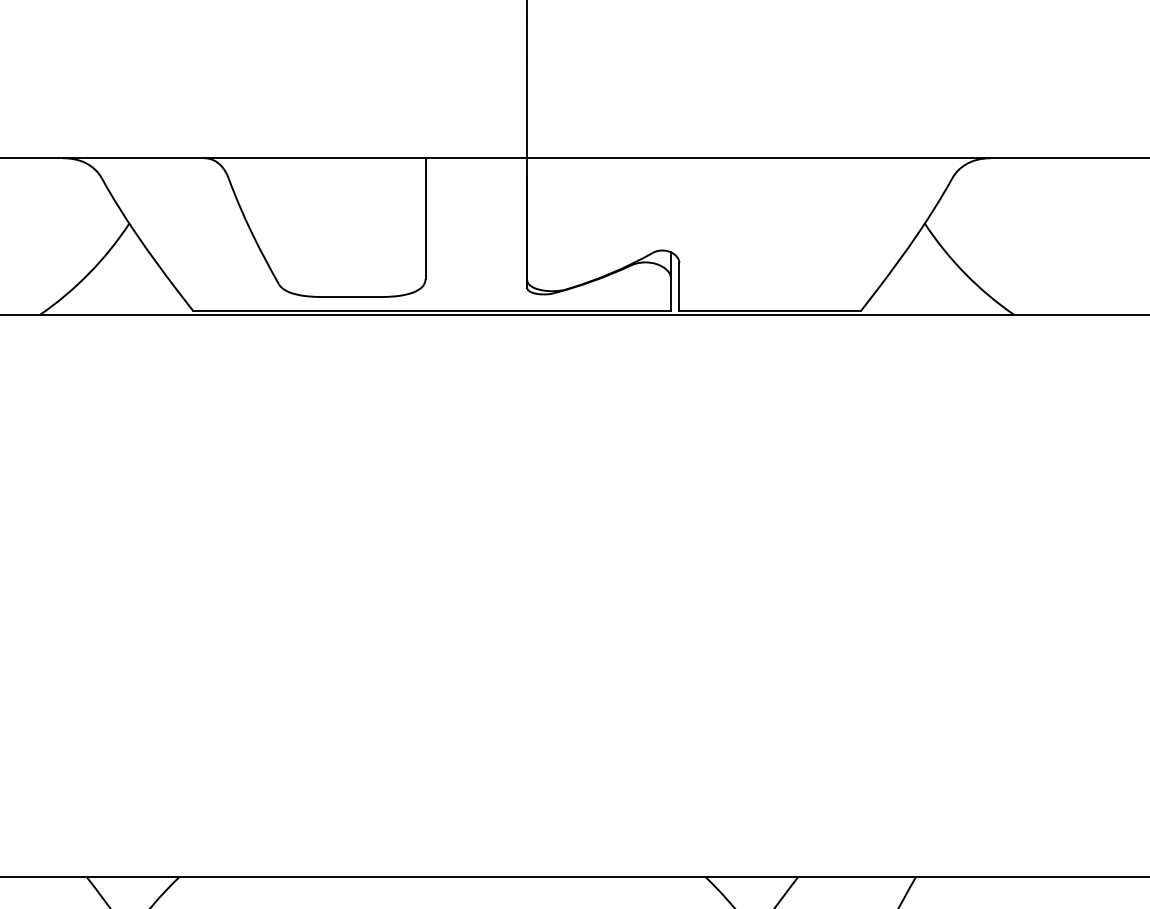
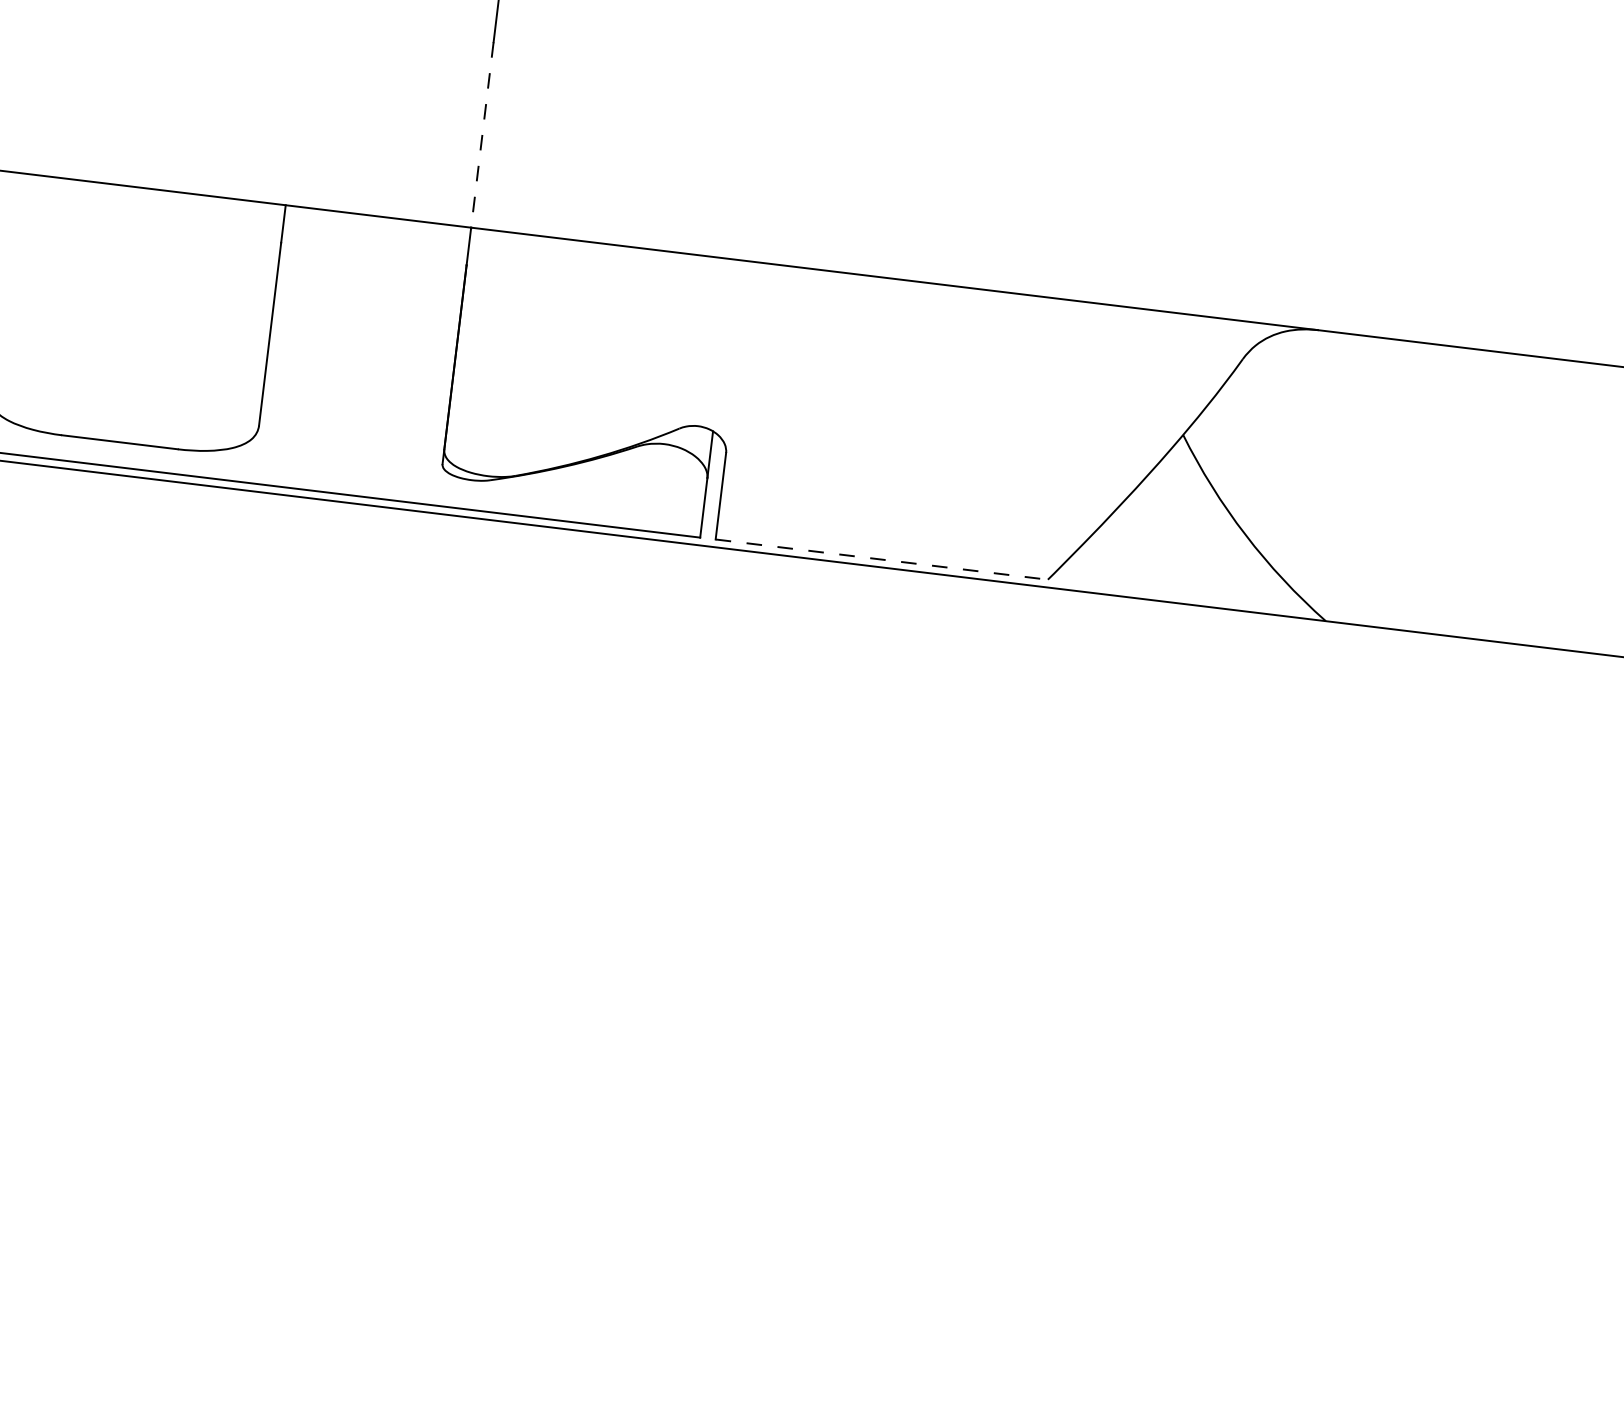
line: (527, 107) -> (483, 135), solid -> dashed
line: (770, 310) -> (882, 559), solid -> dashed

